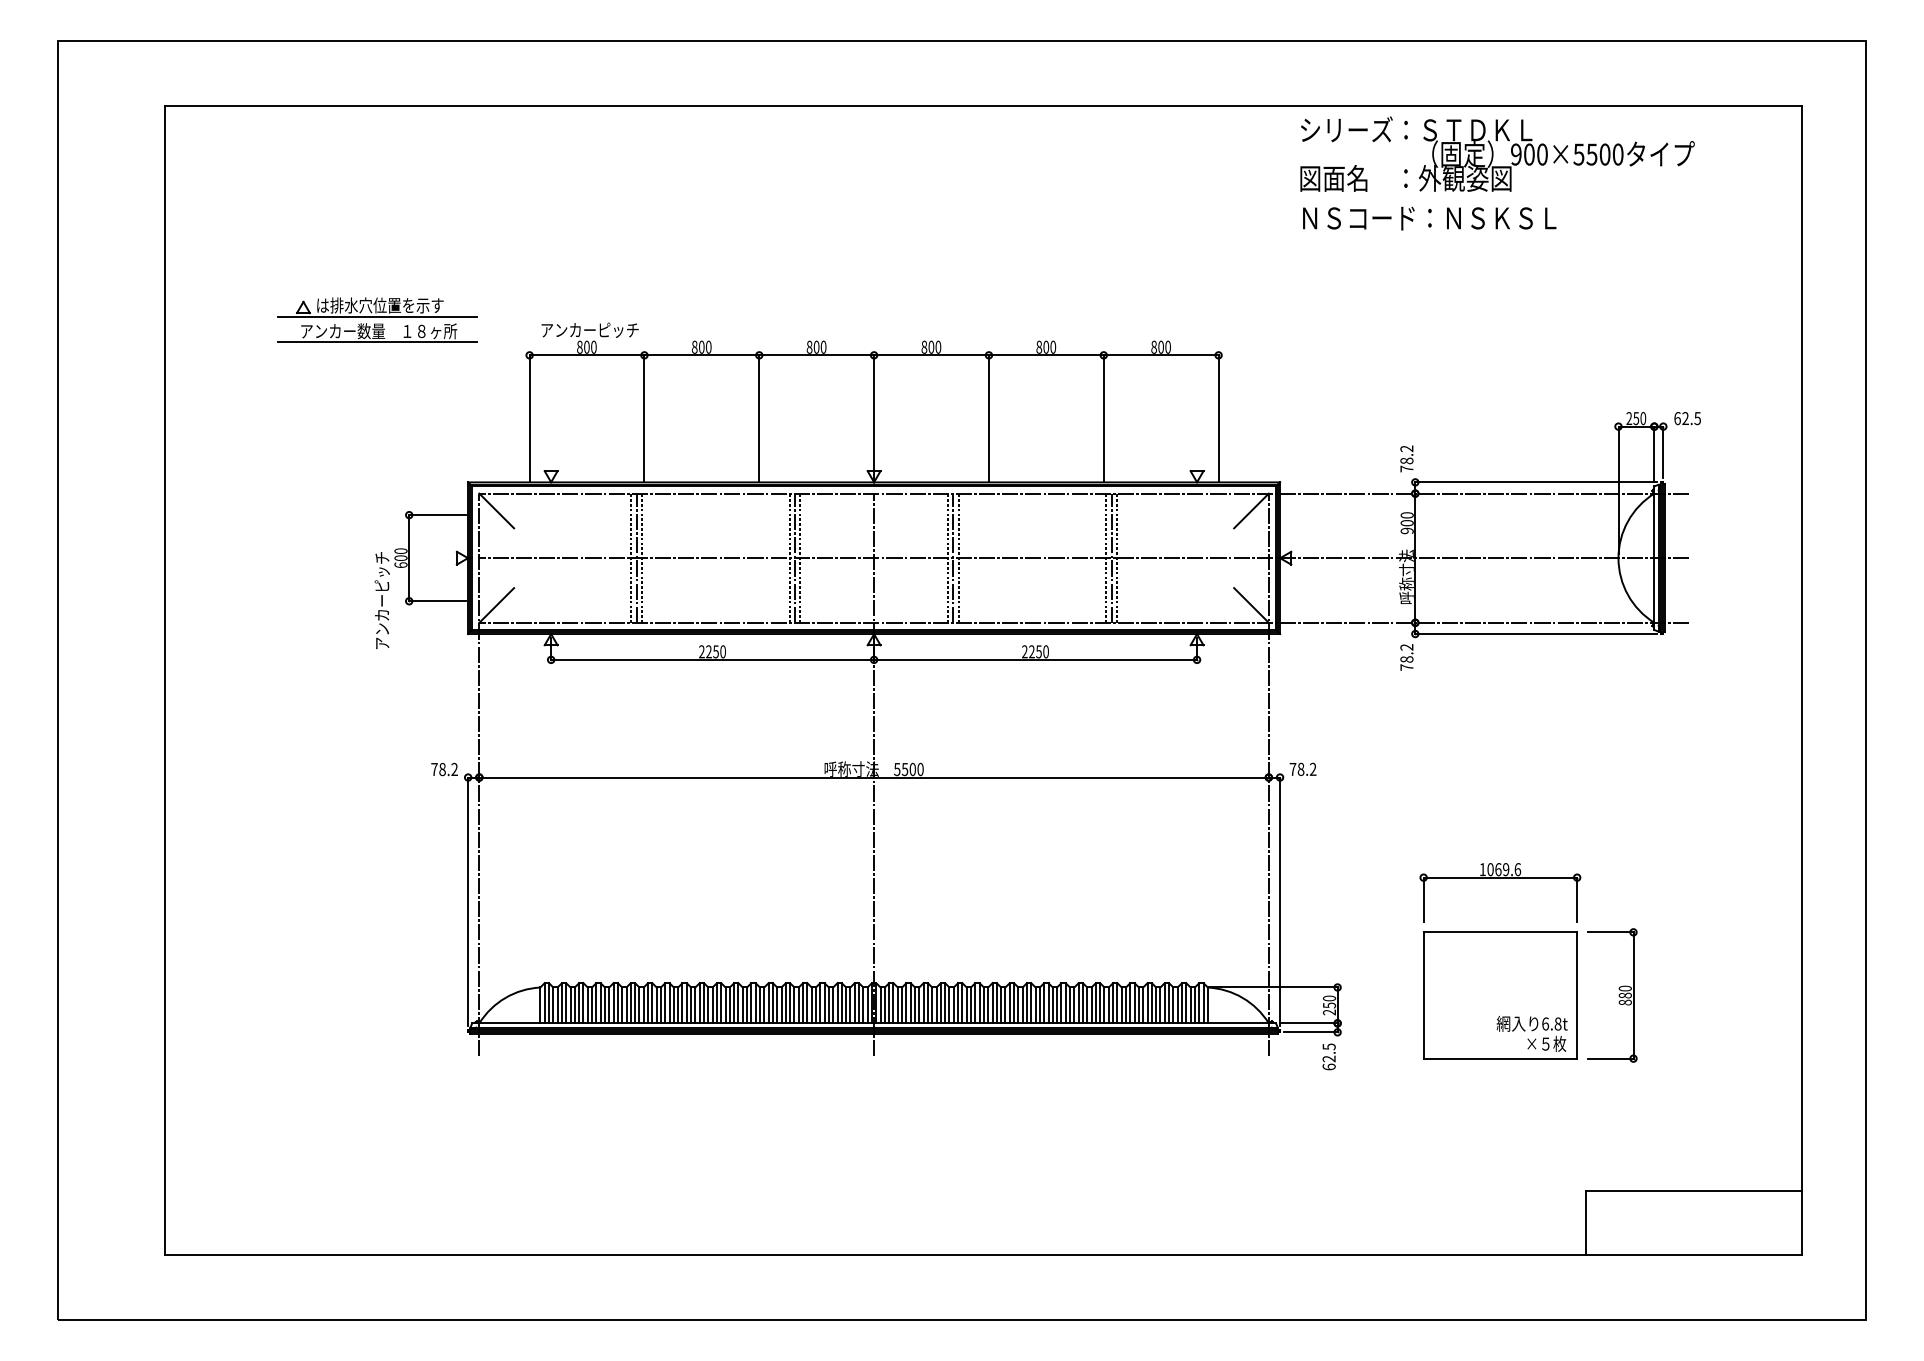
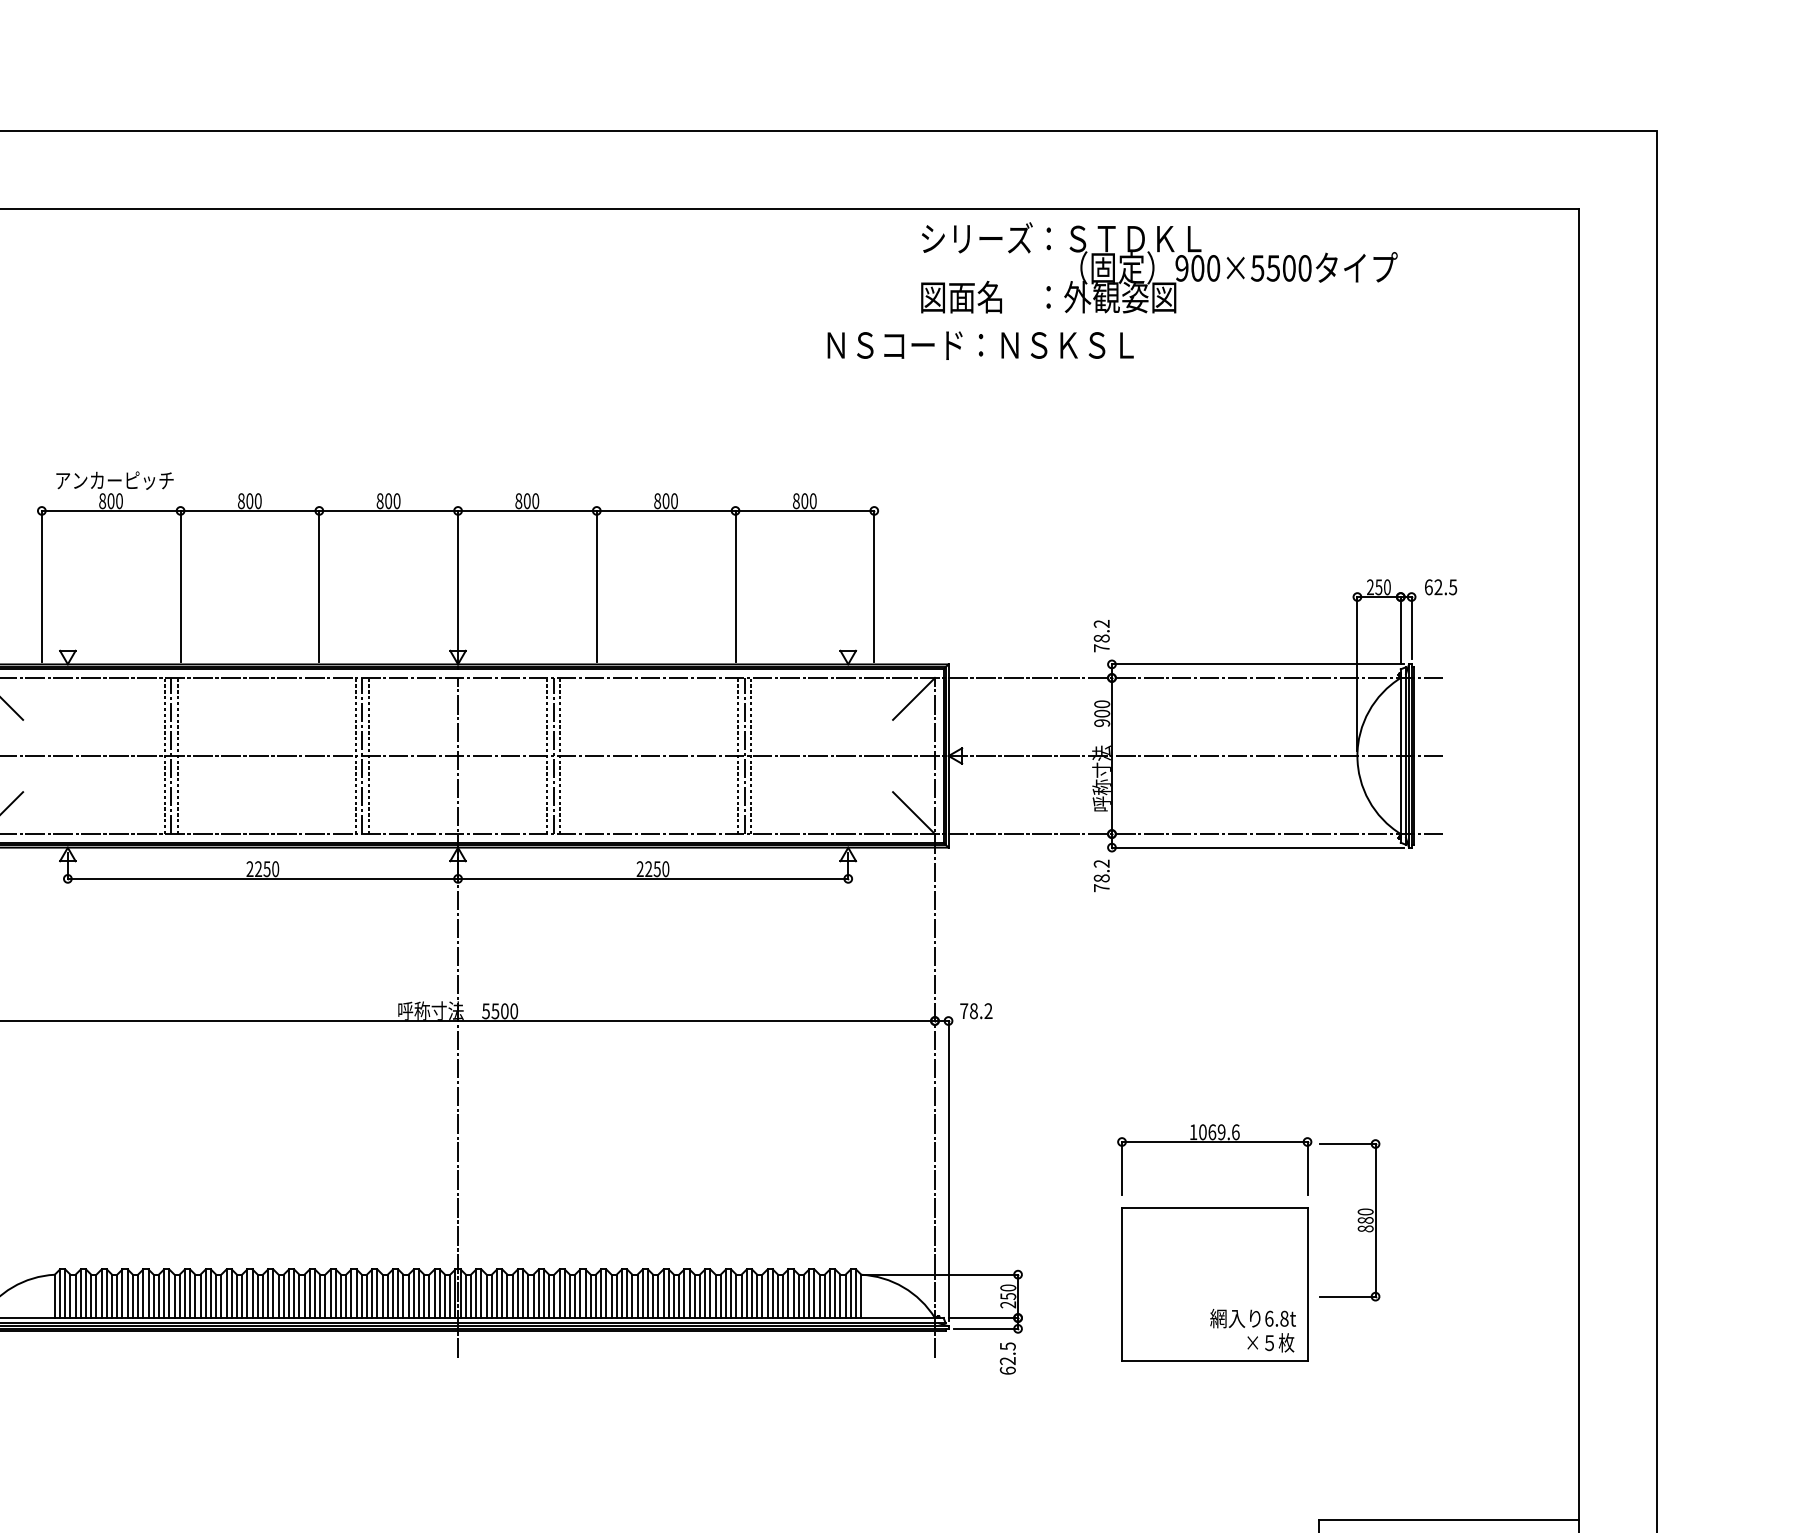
text: (1497, 153) -> (1159, 267), moved
text: (1429, 218) -> (980, 345), moved
part: (1612, 995) -> (1350, 1220), moved

